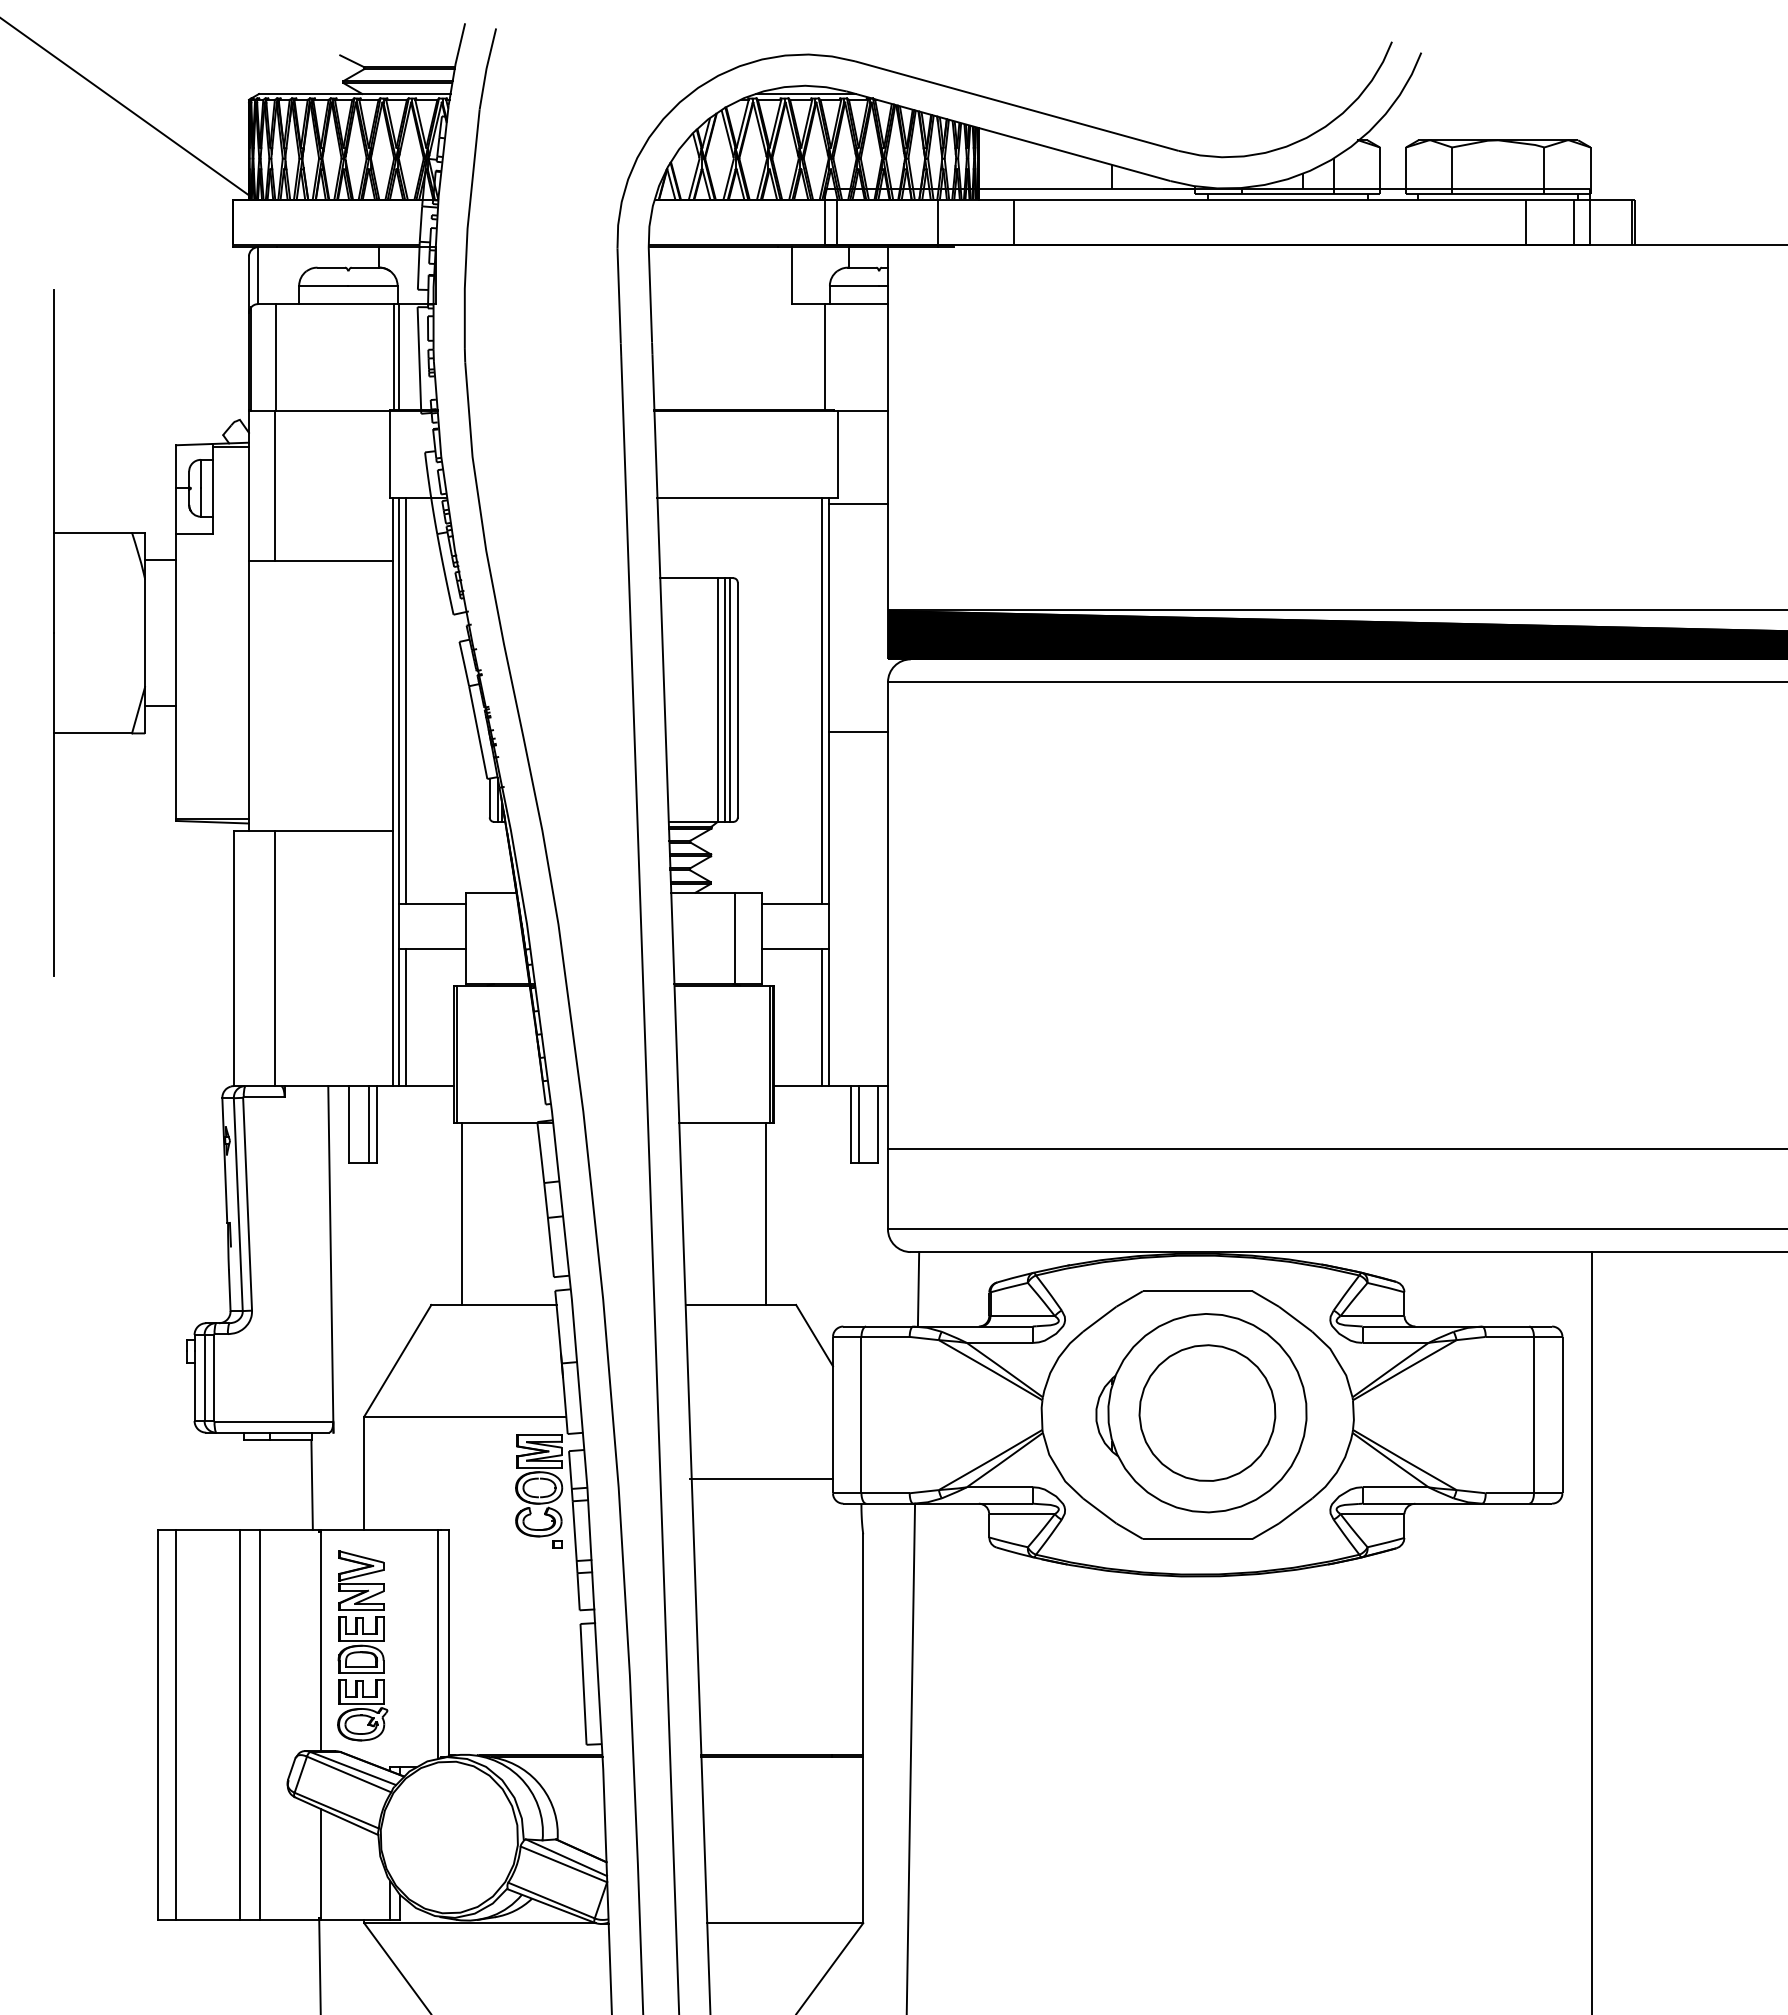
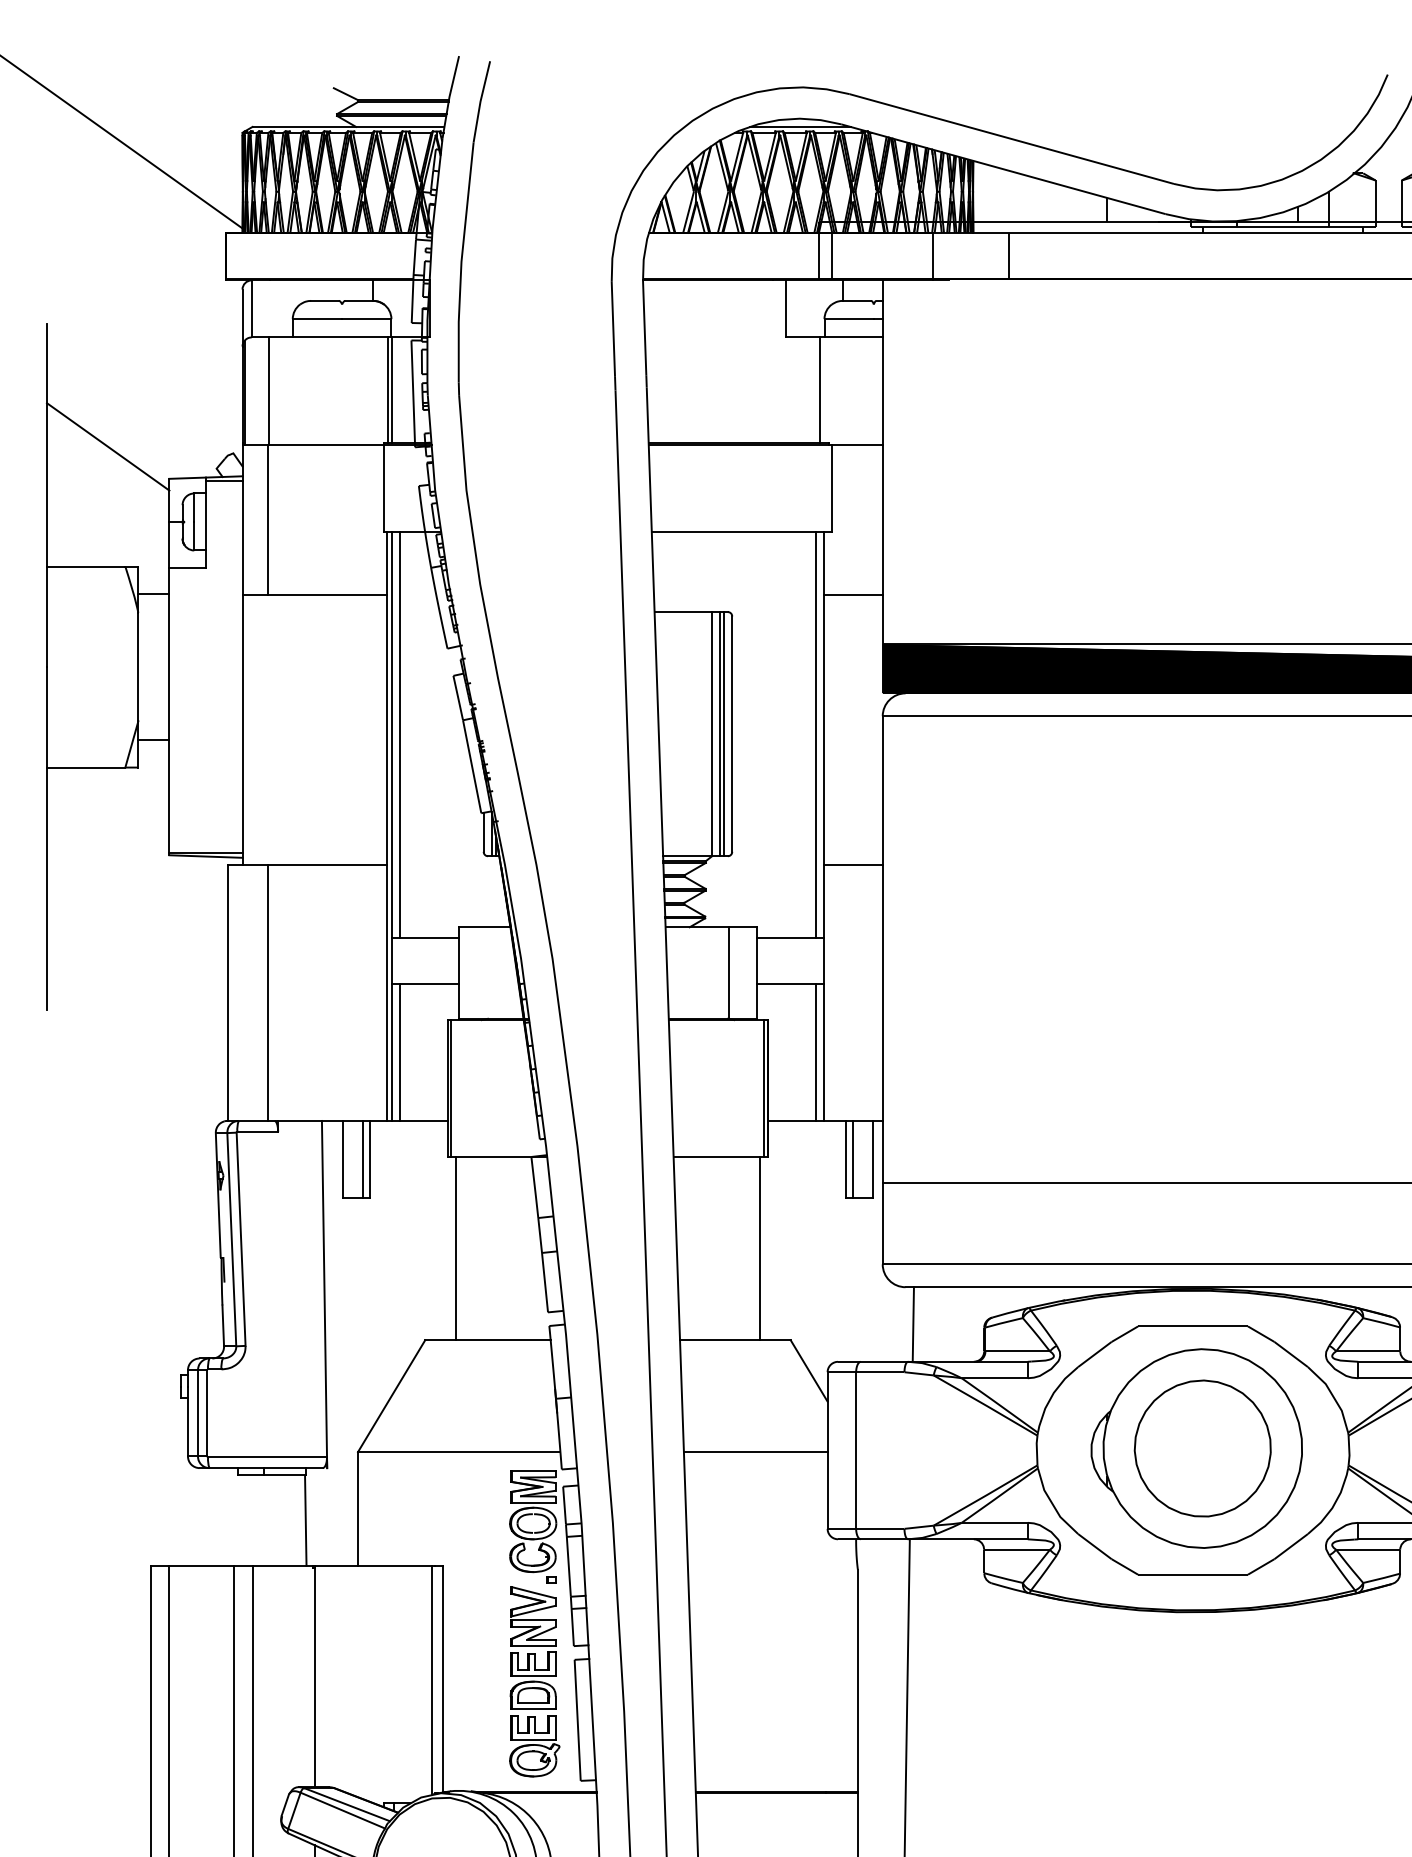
line: (114, 412) -> (107, 446), added
line: (858, 503) -> (853, 594), moved
line: (858, 731) -> (853, 864), moved
line: (760, 1478) -> (754, 1451), moved
part: (362, 1645) -> (534, 1681), moved

